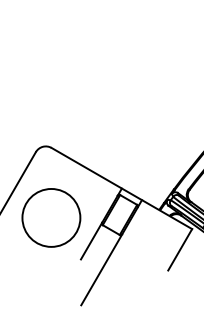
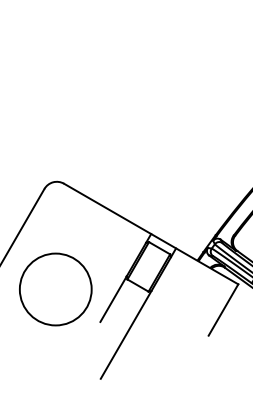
circle: (51, 217) -> (55, 289), moved

